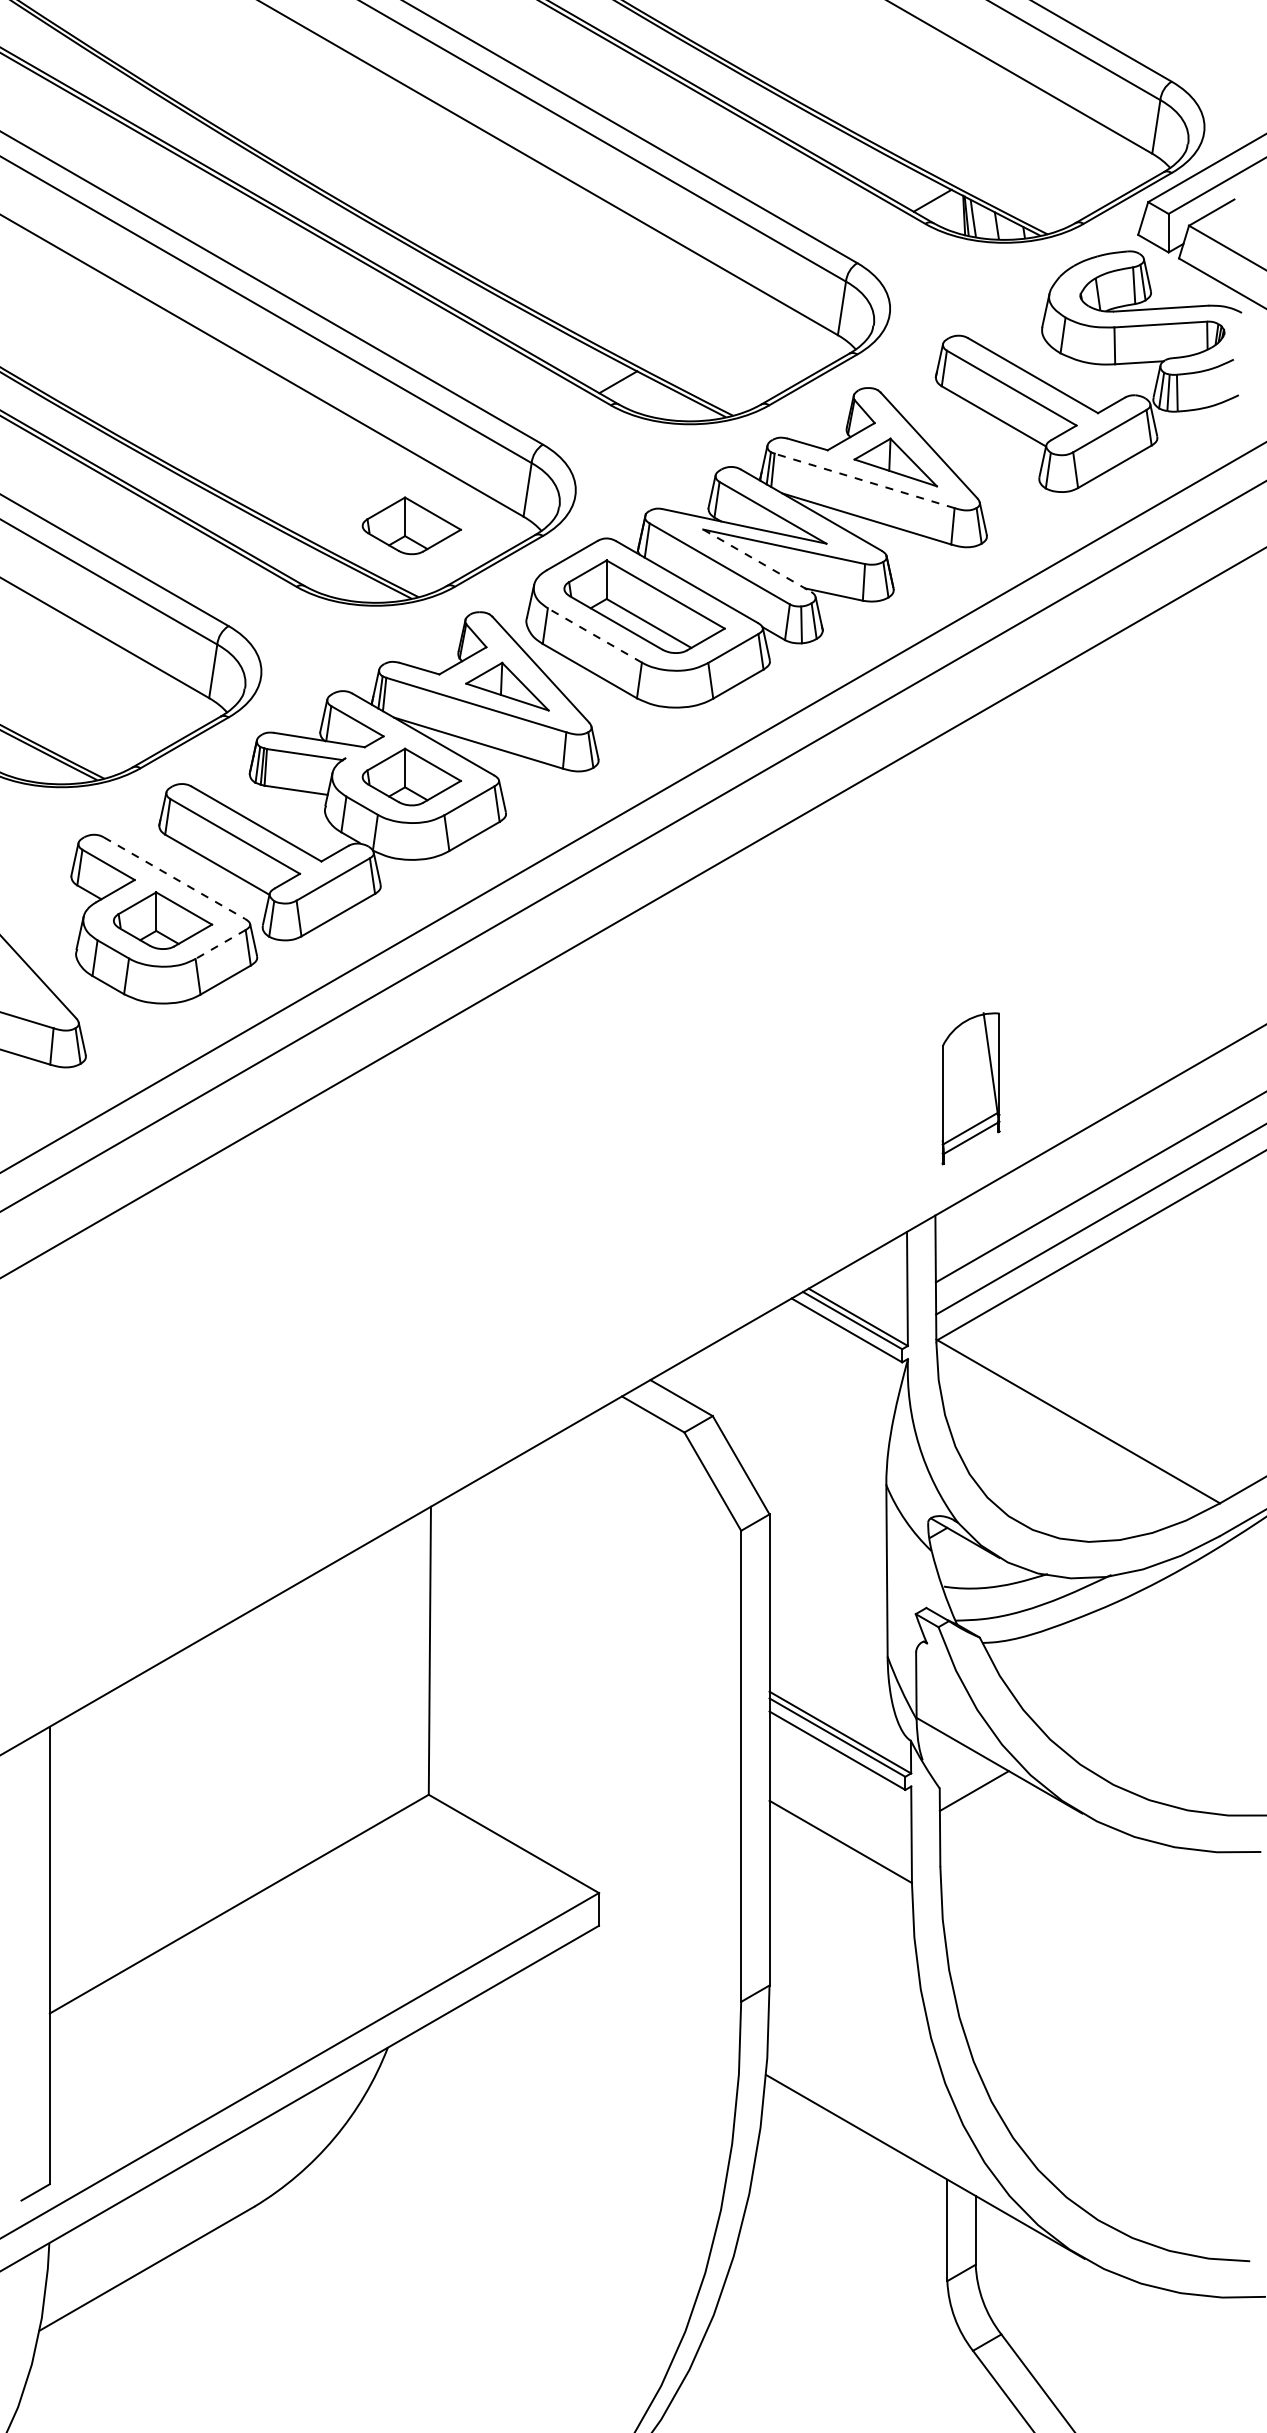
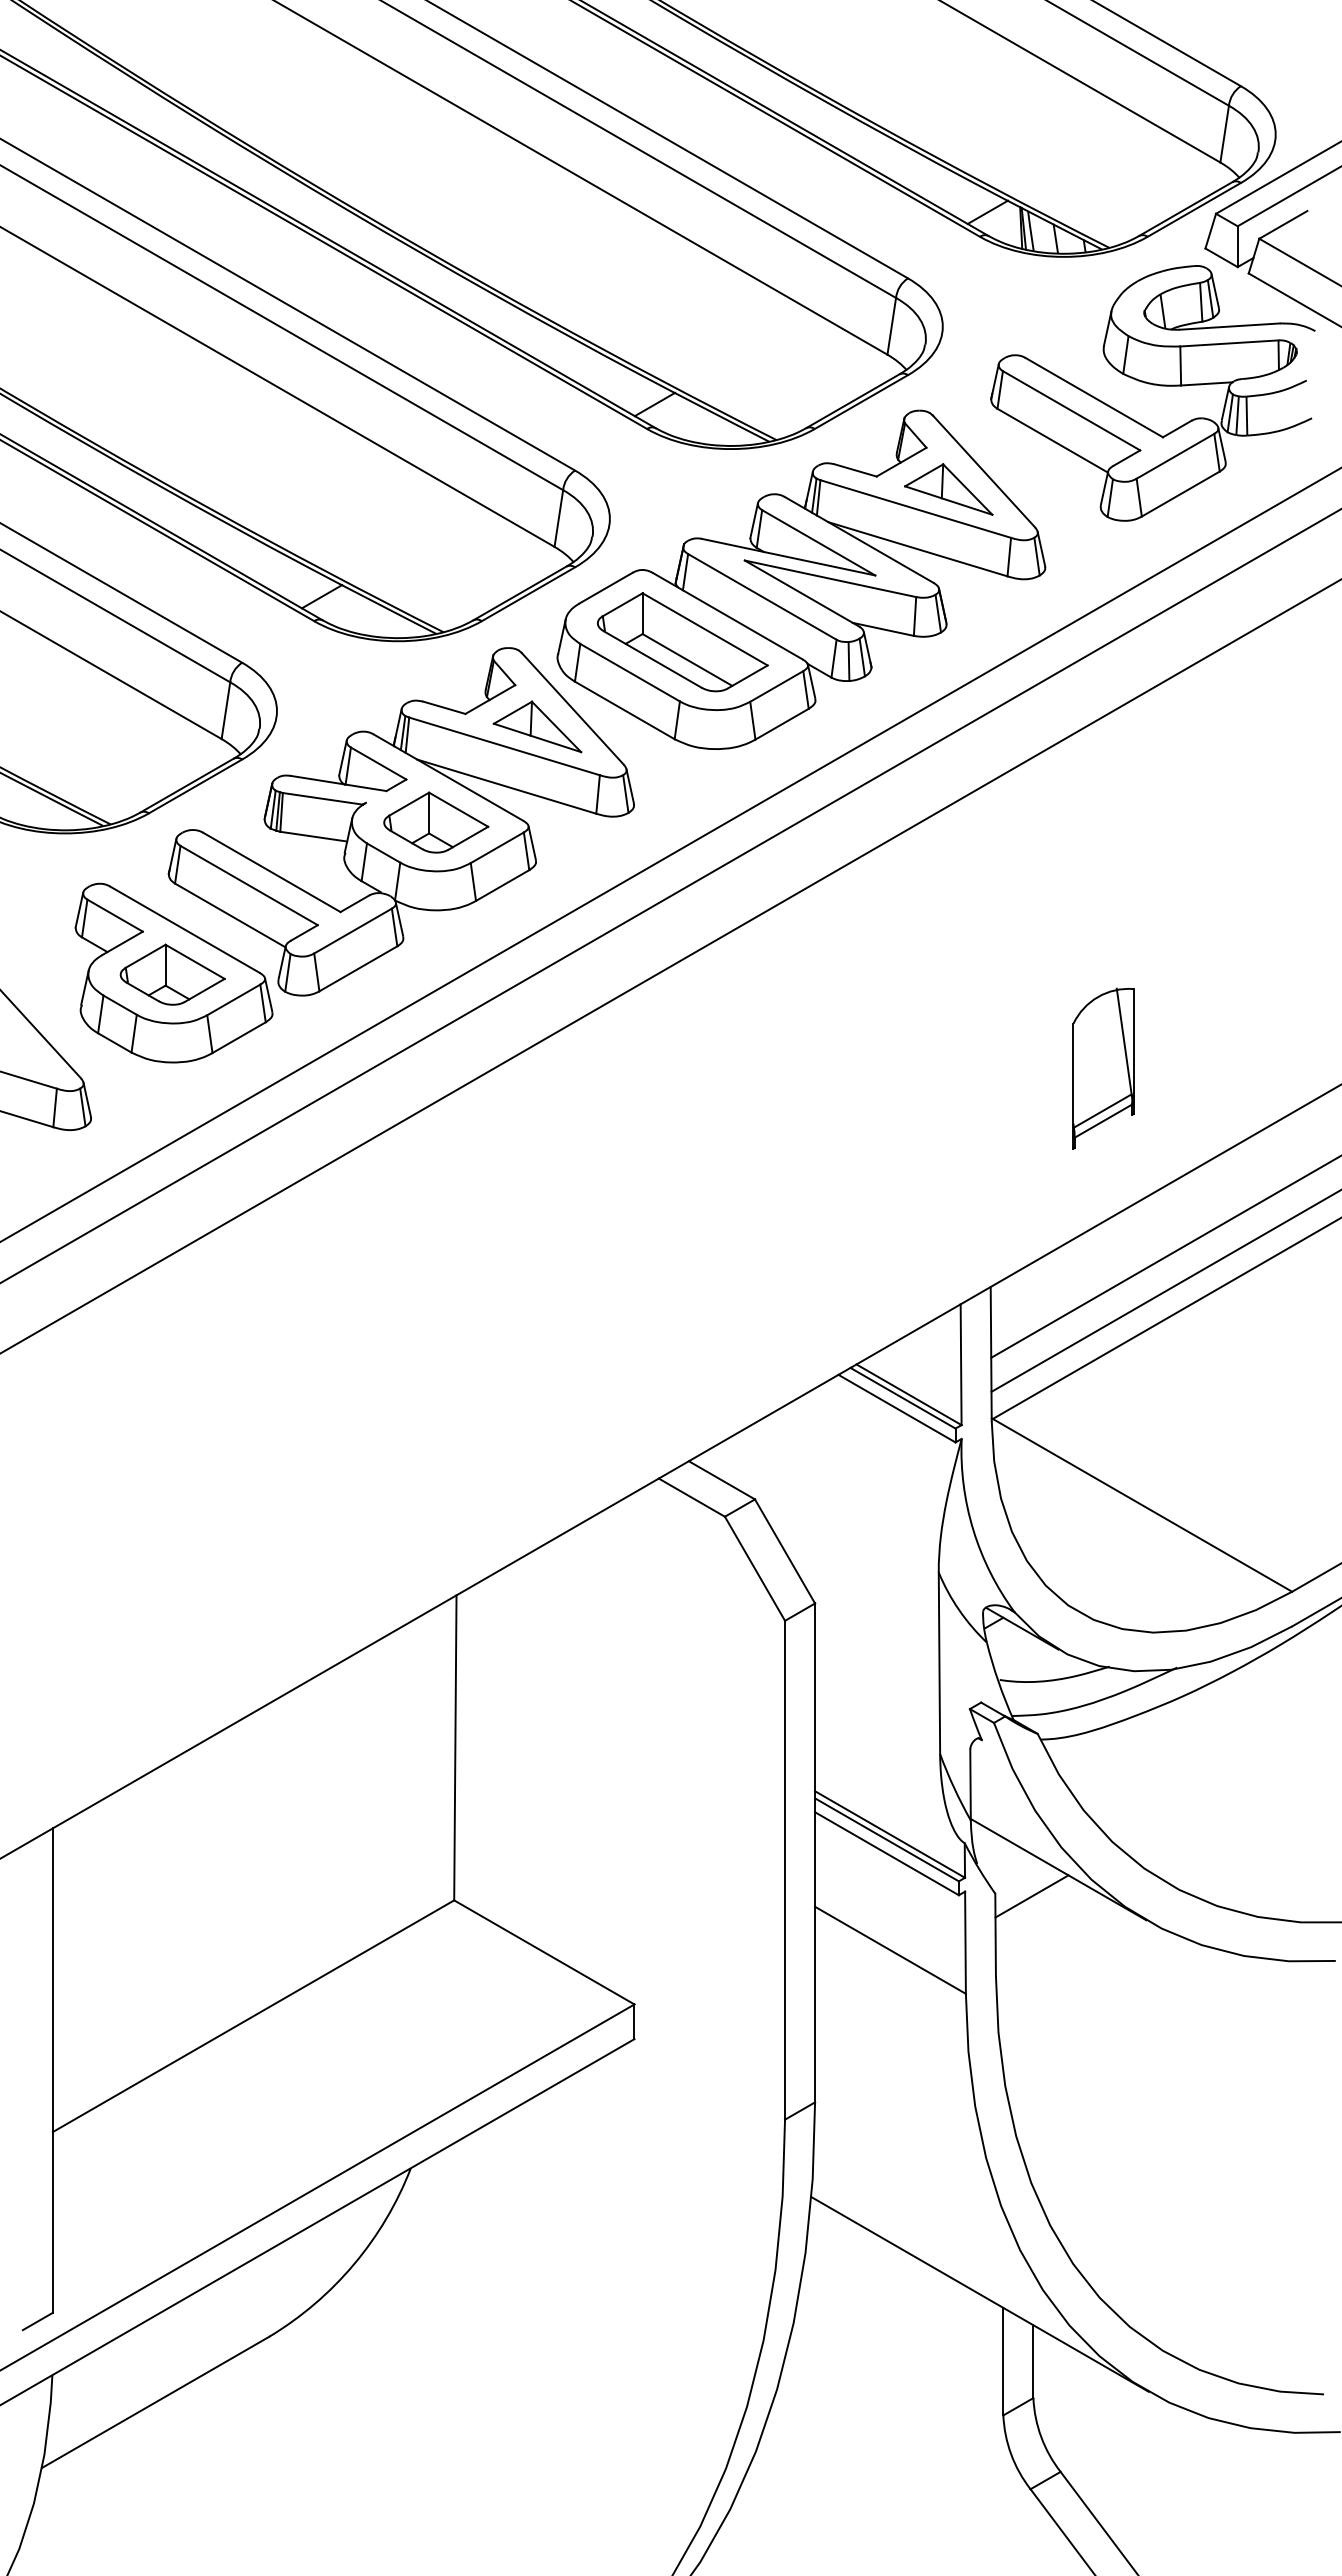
line: (864, 481) -> (915, 509), dashed -> solid
part: (412, 525) -> (436, 556), removed
line: (757, 560) -> (802, 593), dashed -> solid
line: (303, 563) -> (321, 596), added
line: (595, 635) -> (630, 672), dashed -> solid
line: (175, 877) -> (185, 929), dashed -> solid
line: (220, 944) -> (233, 999), dashed -> solid
part: (971, 1088) -> (1103, 1068), moved

